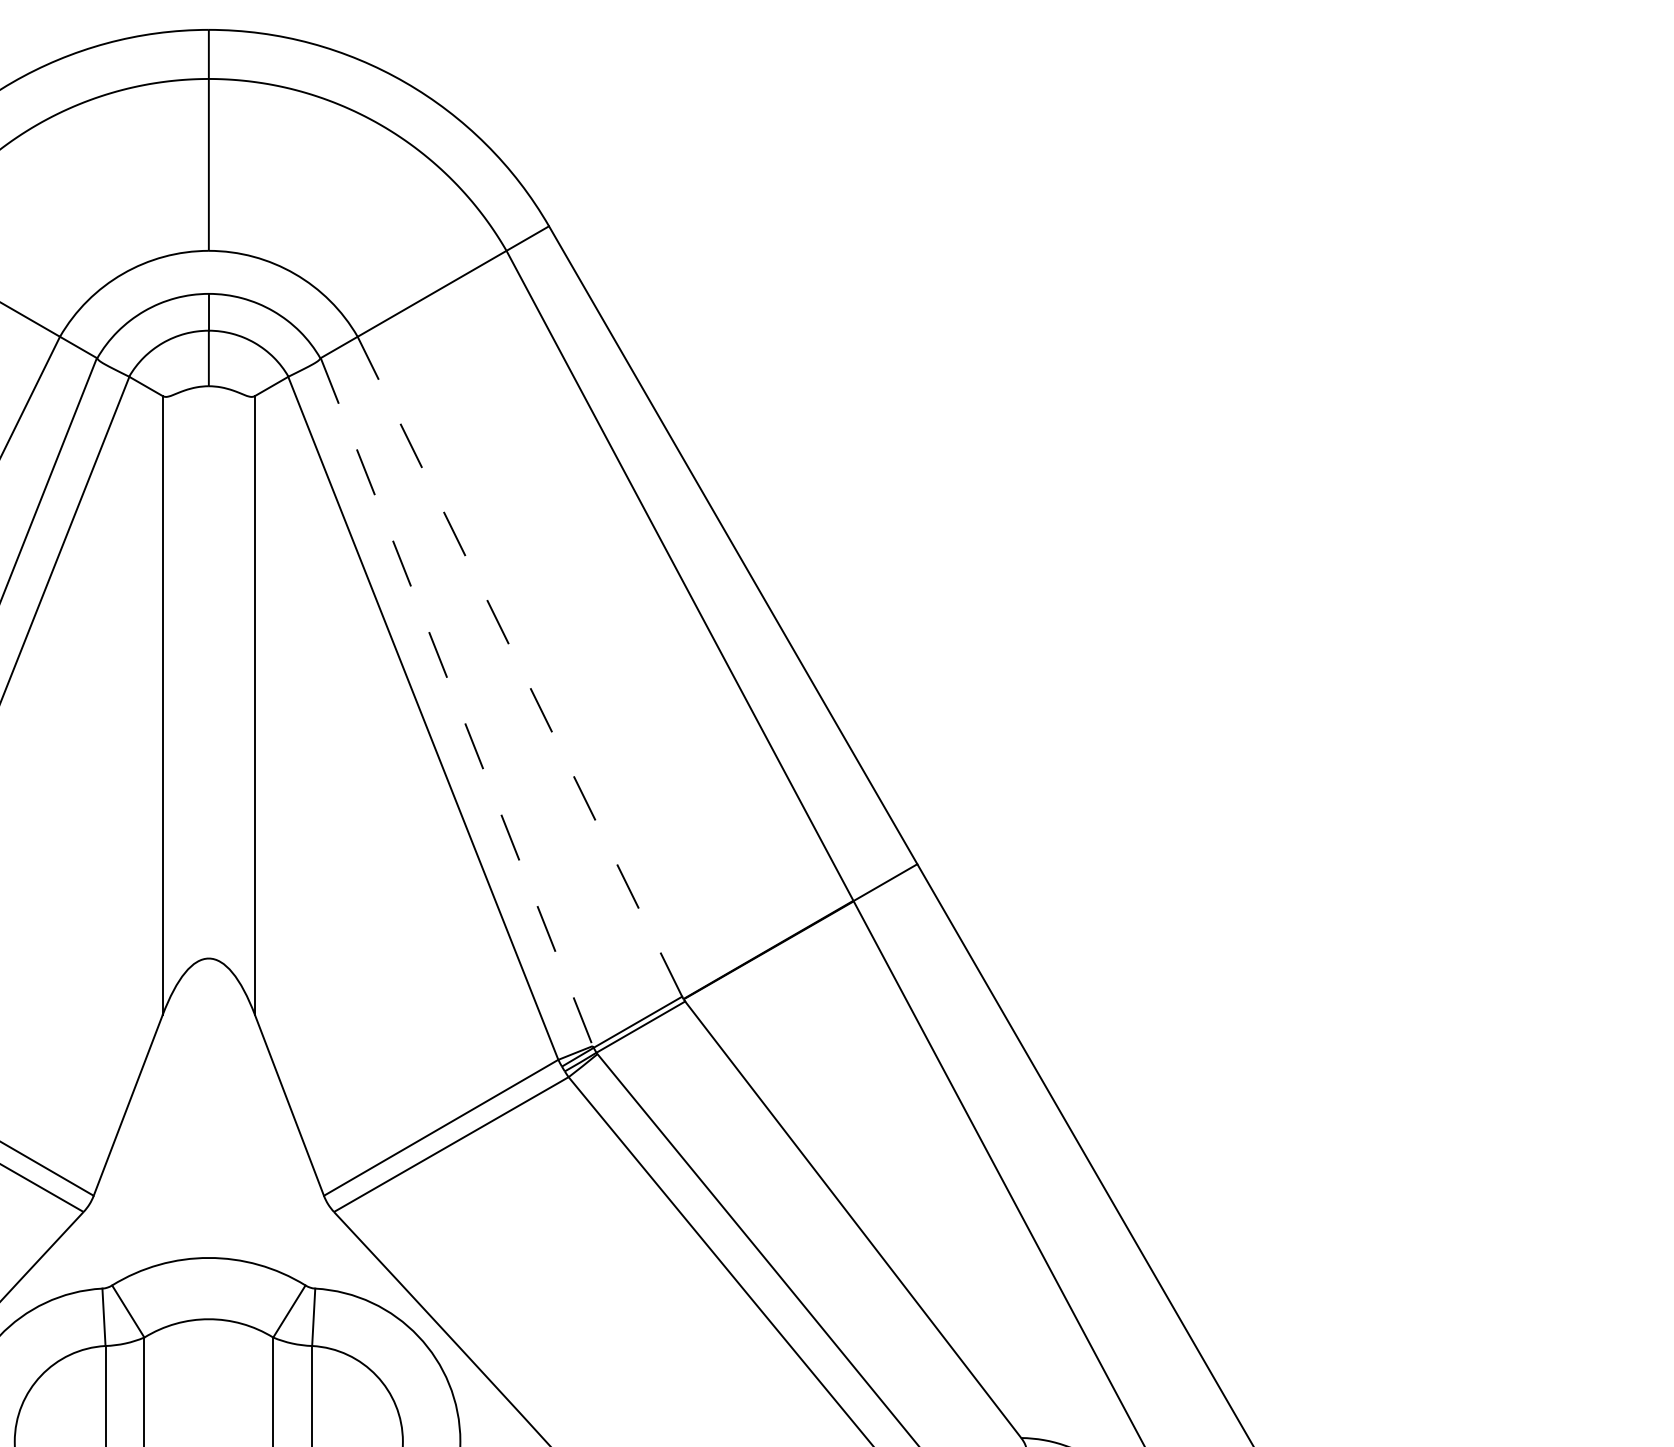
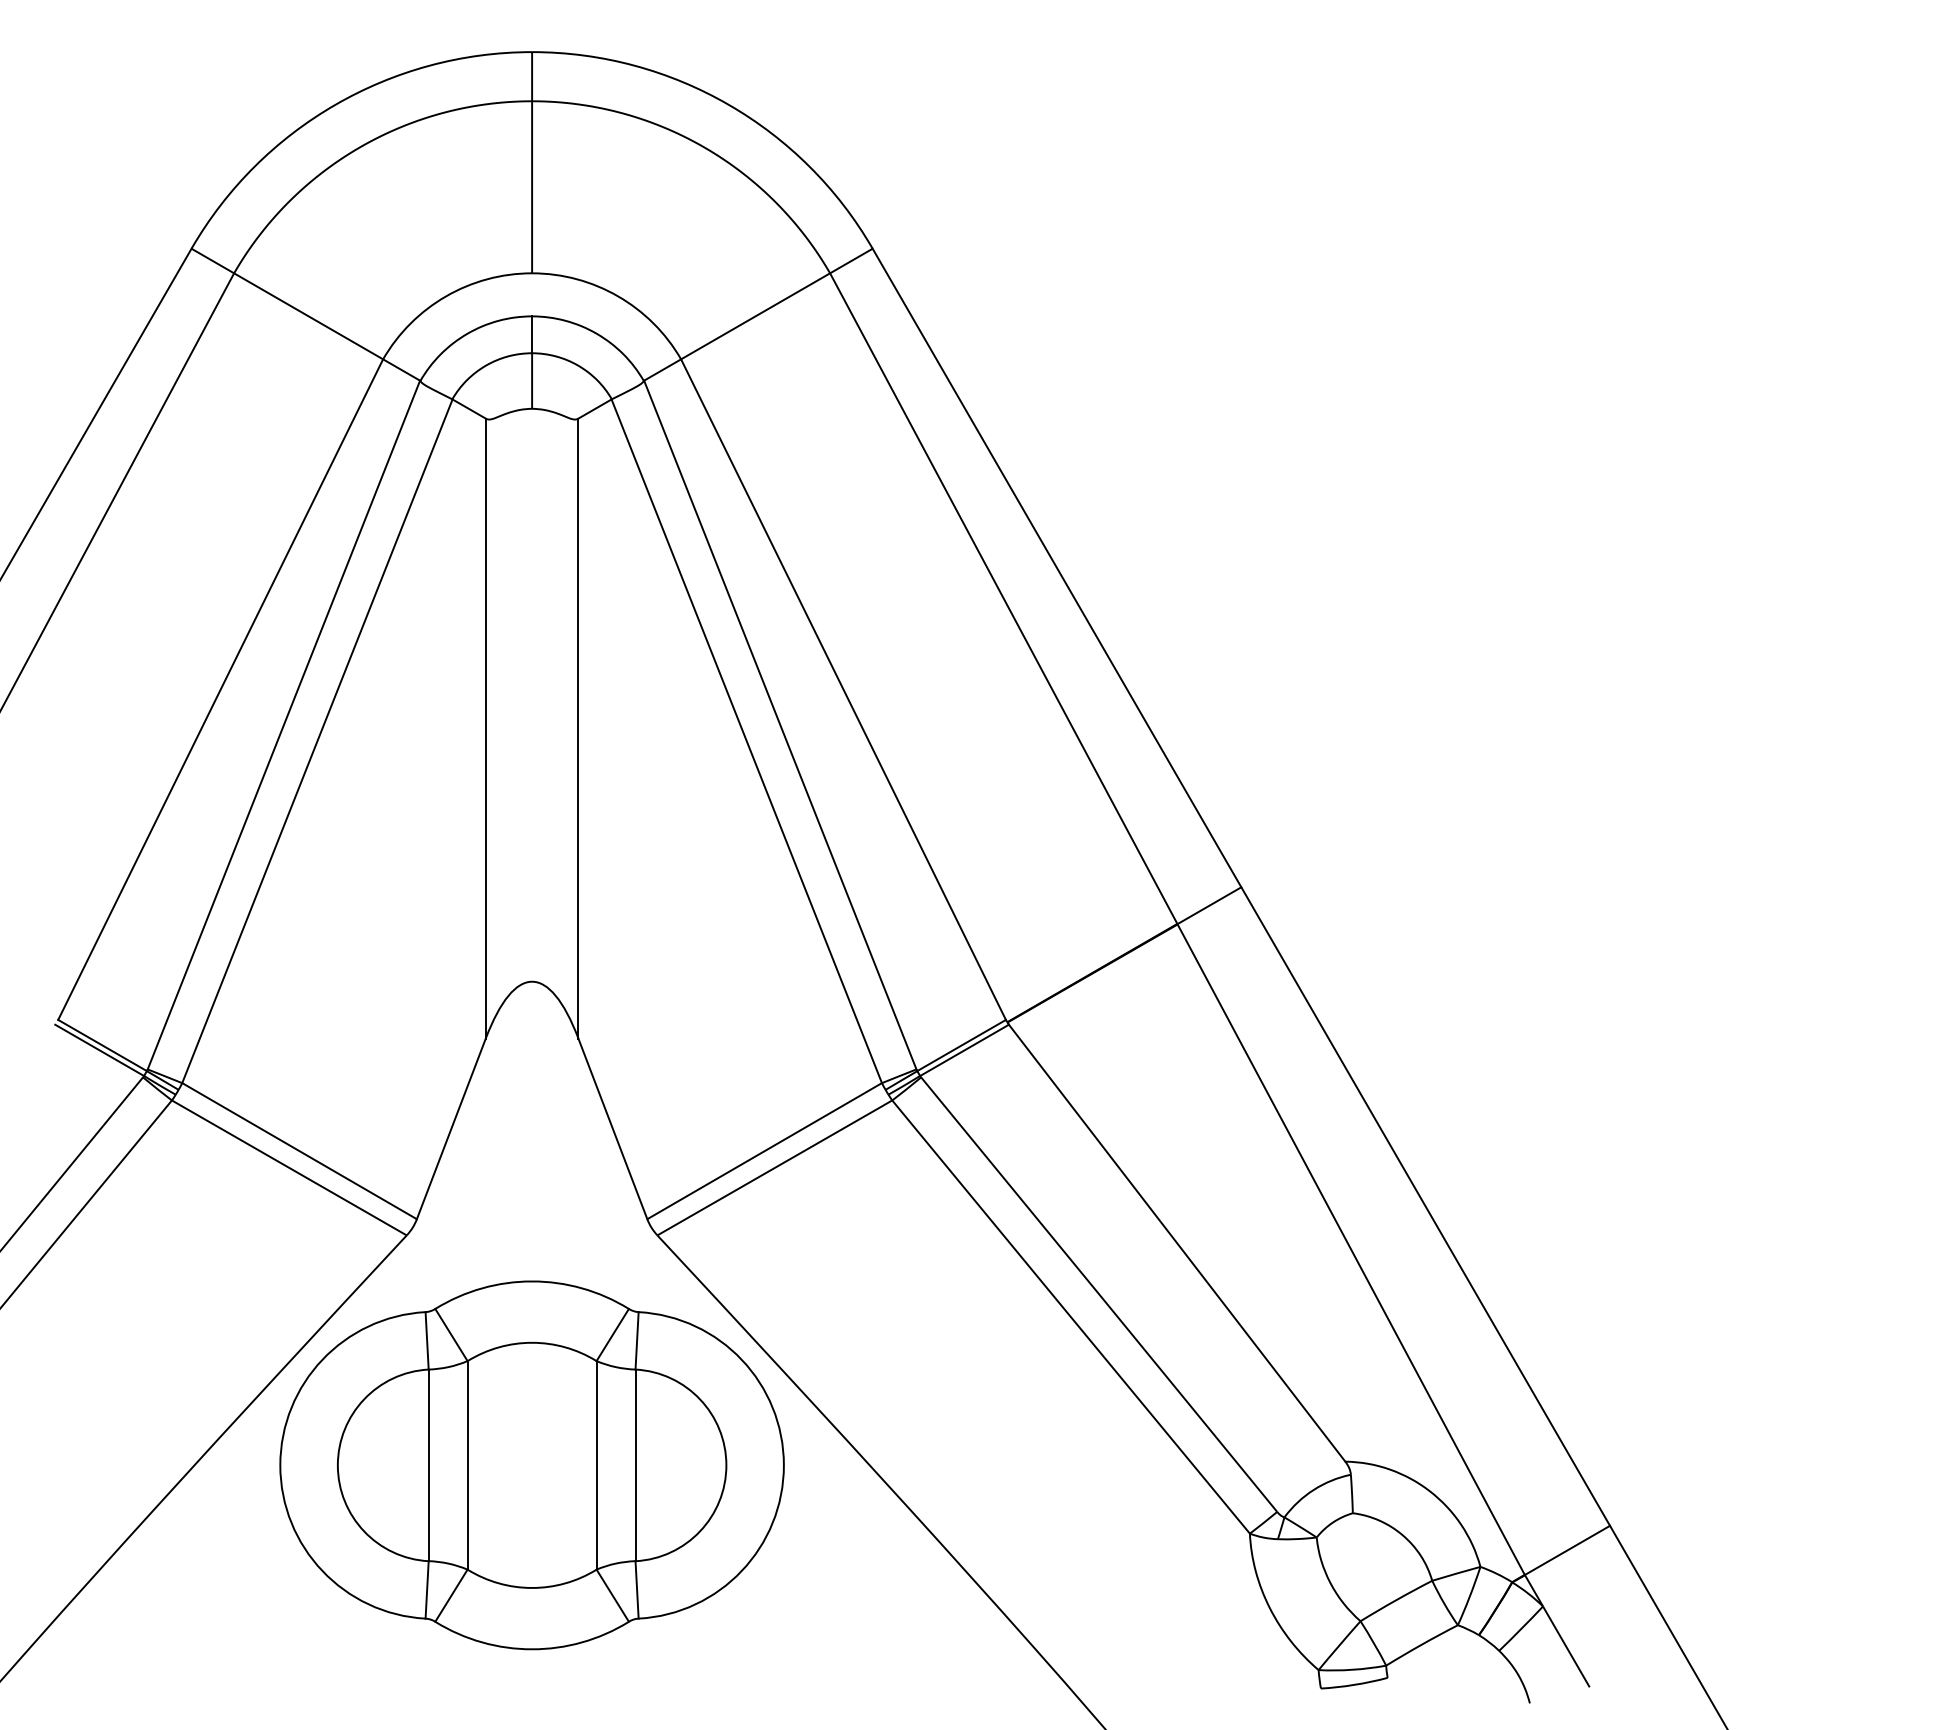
line: (519, 666) -> (843, 689), dashed -> solid
line: (456, 702) -> (780, 725), dashed -> solid

